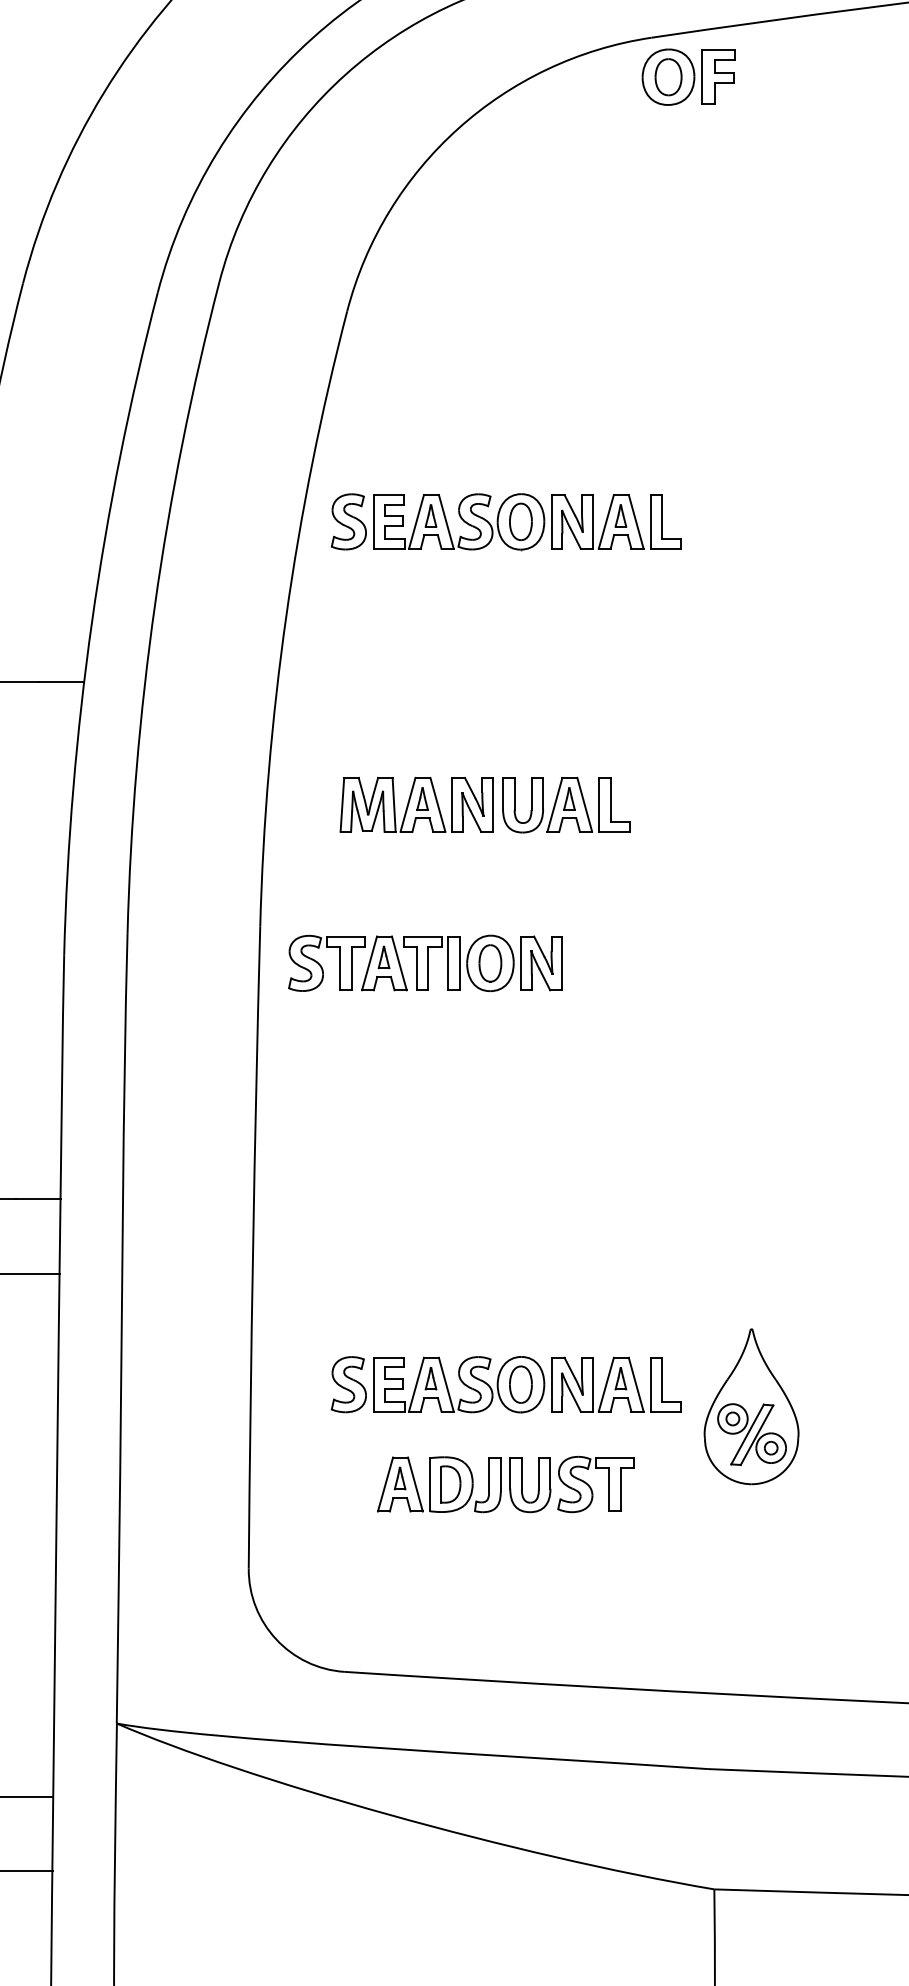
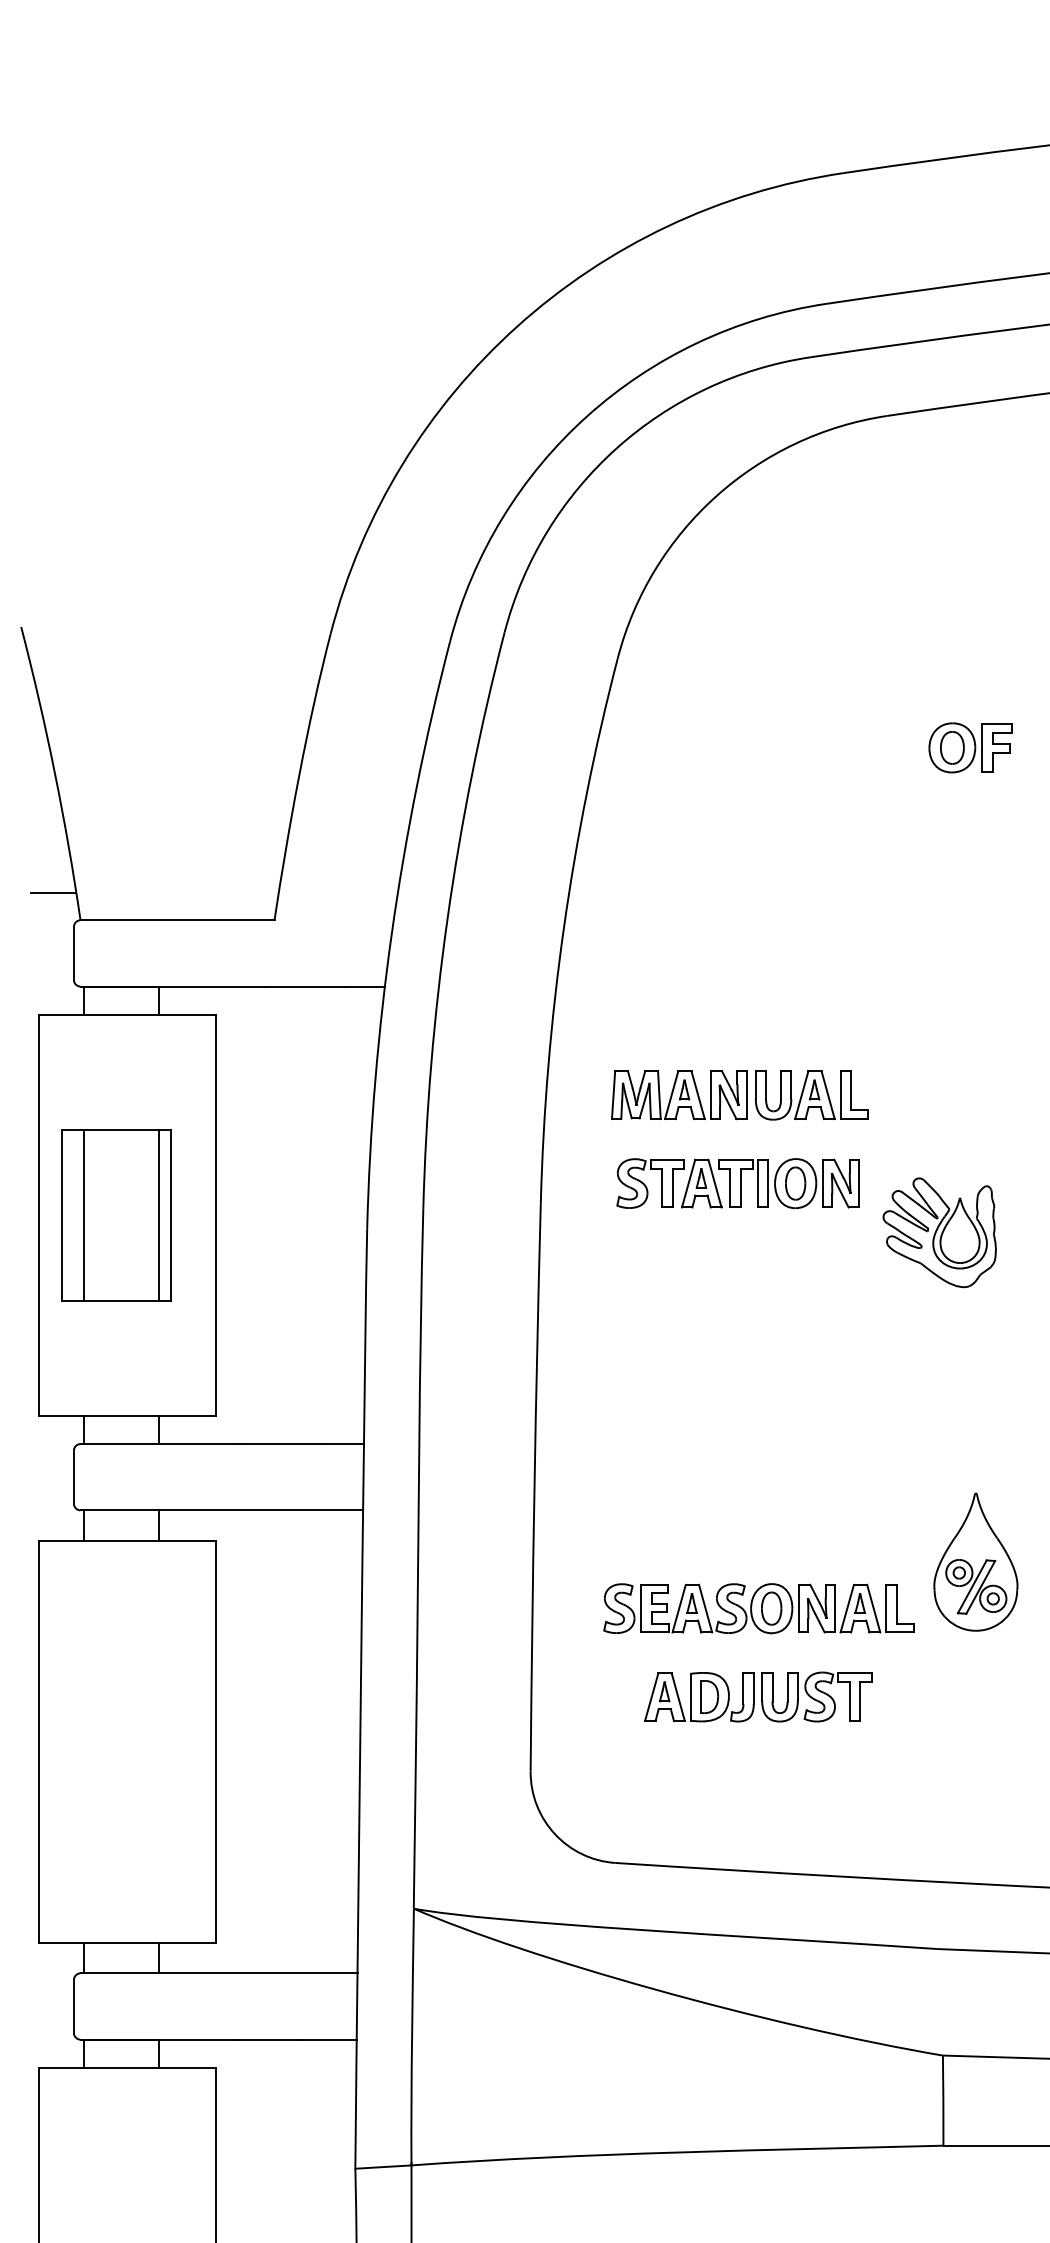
part: (689, 76) -> (970, 747), moved
part: (506, 521) -> (758, 844), removed
part: (710, 959) -> (939, 1232), added
part: (424, 963) -> (737, 1183), moved
part: (751, 1405) -> (975, 1561), moved

